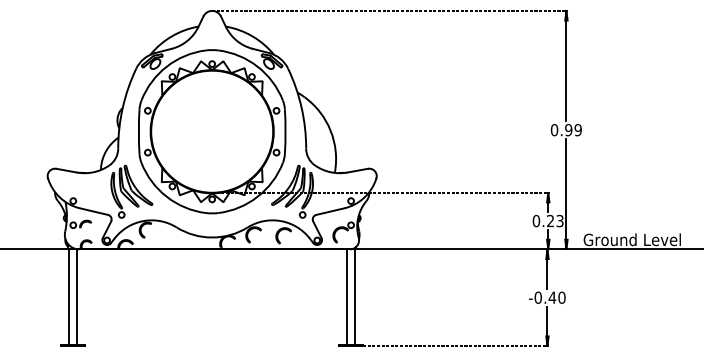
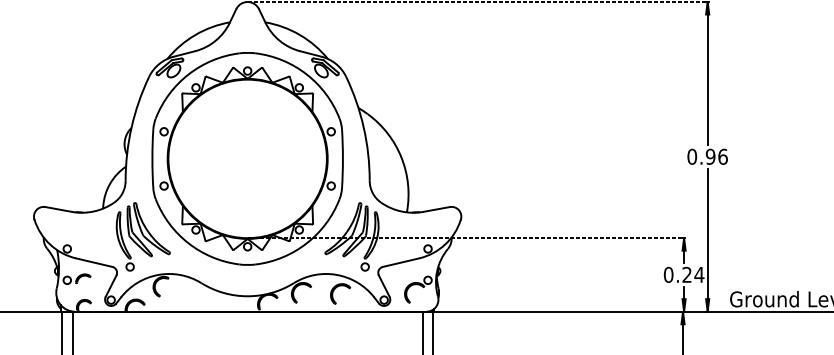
text: (577, 130) -> (722, 157), 0.99 -> 0.96
text: (559, 220) -> (698, 274), 0.23 -> 0.24

